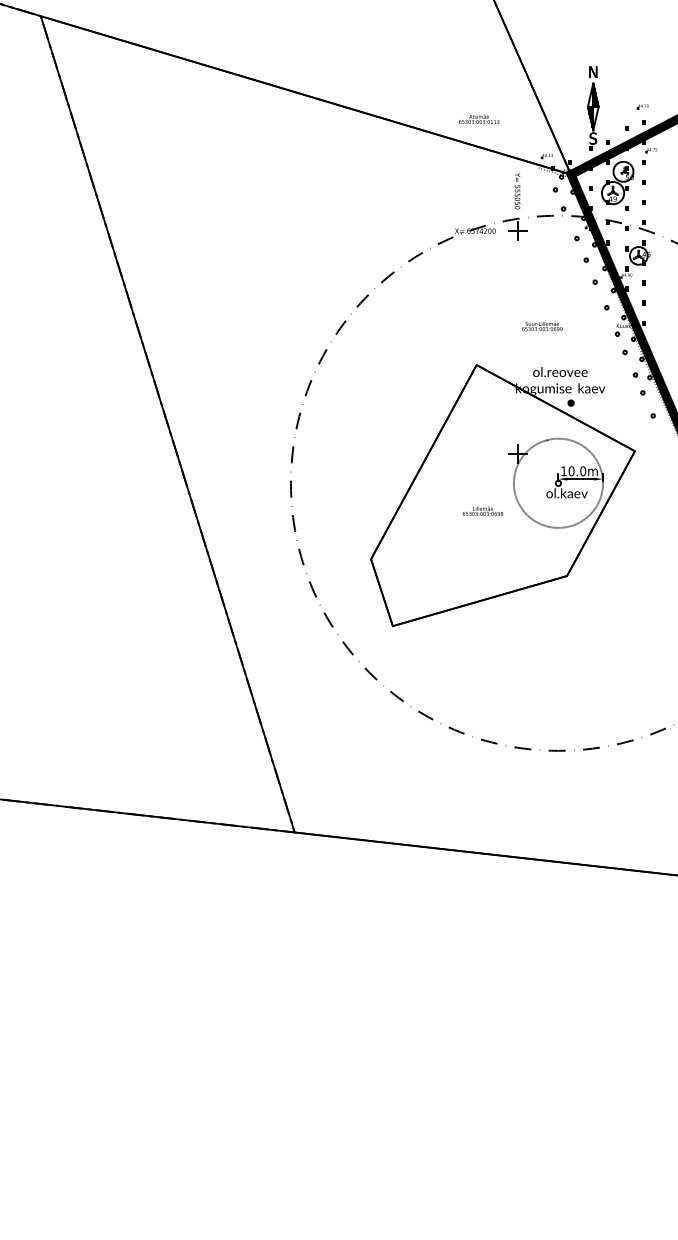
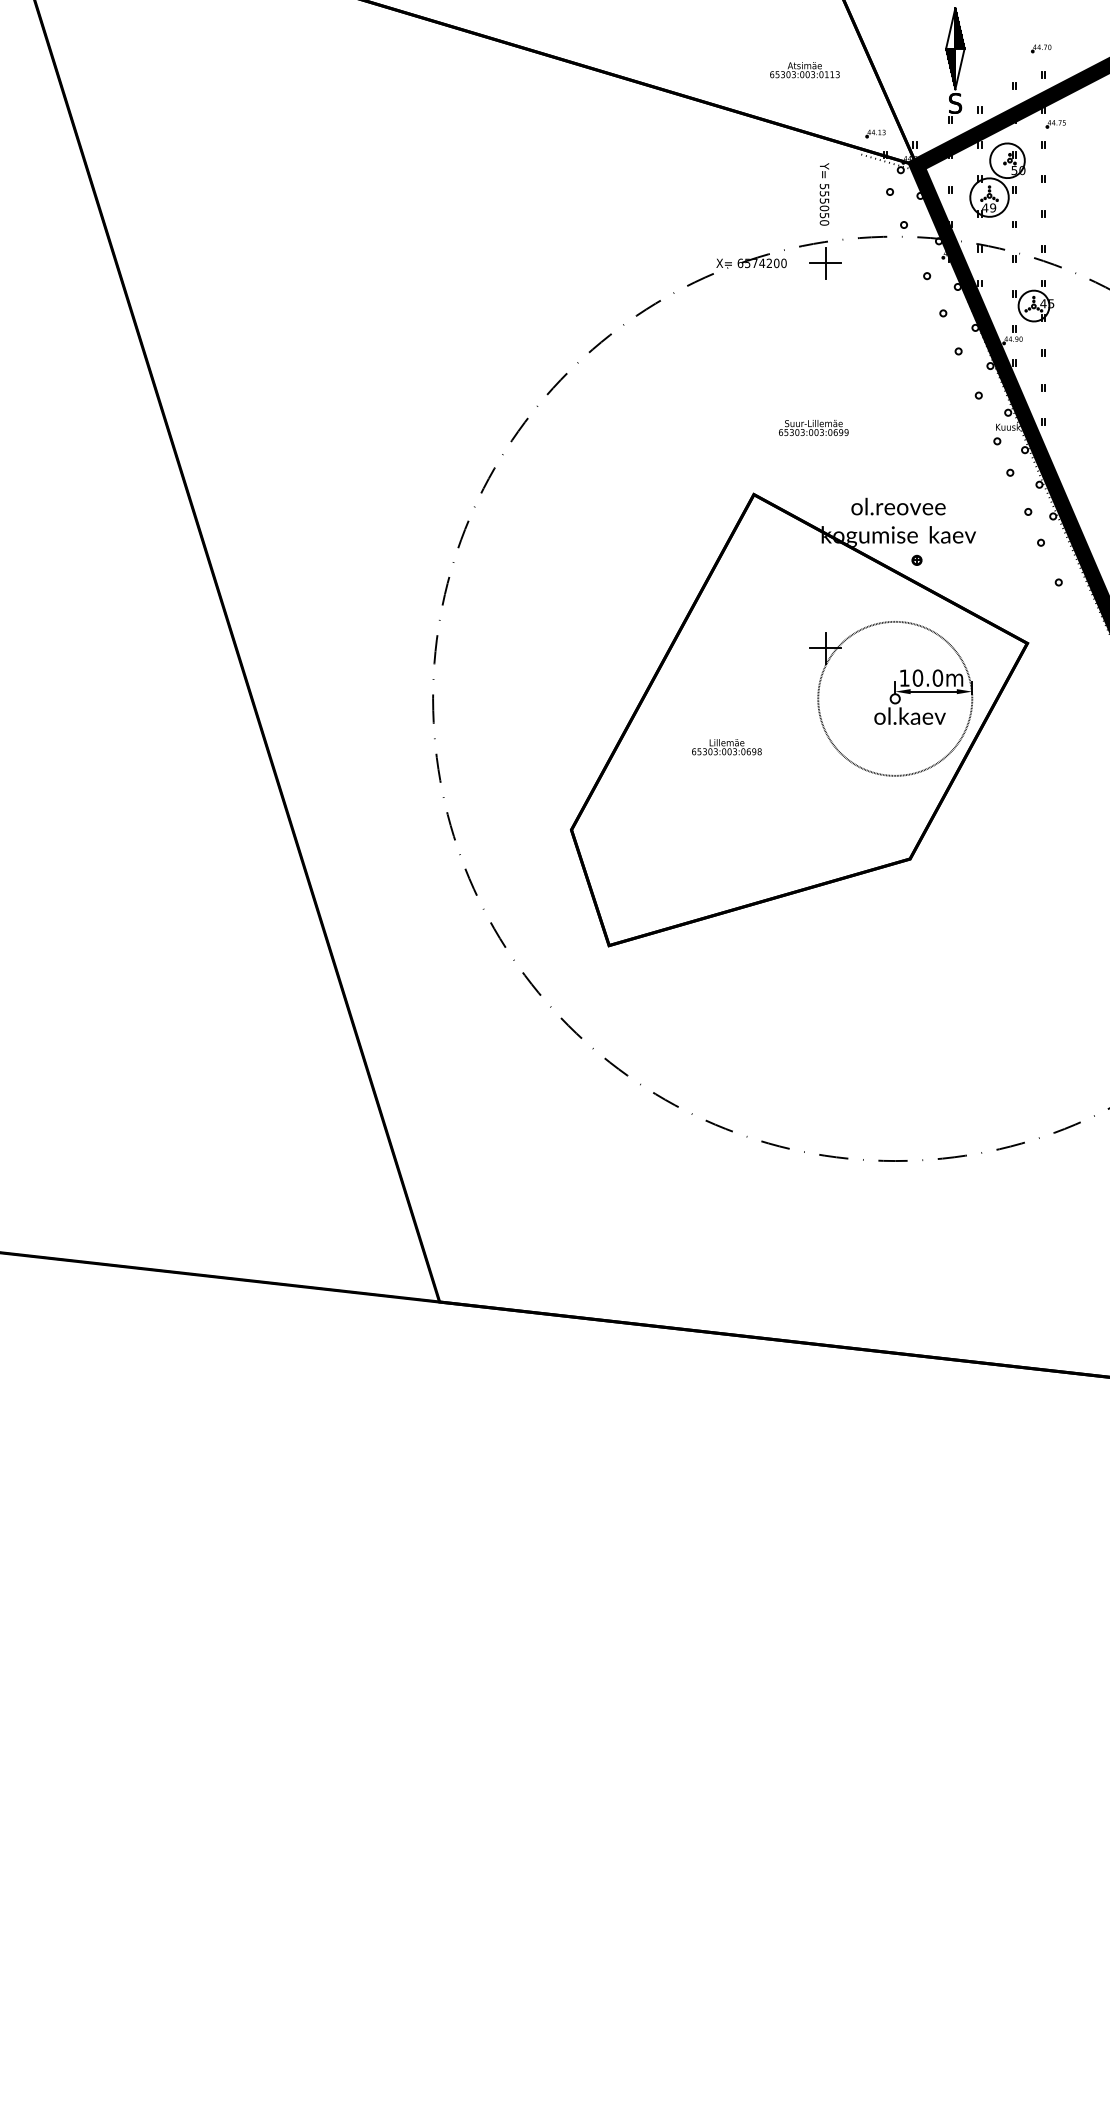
text: (479, 118) -> (805, 68), moved
text: (542, 326) -> (814, 428), moved
text: (482, 510) -> (725, 745), moved

